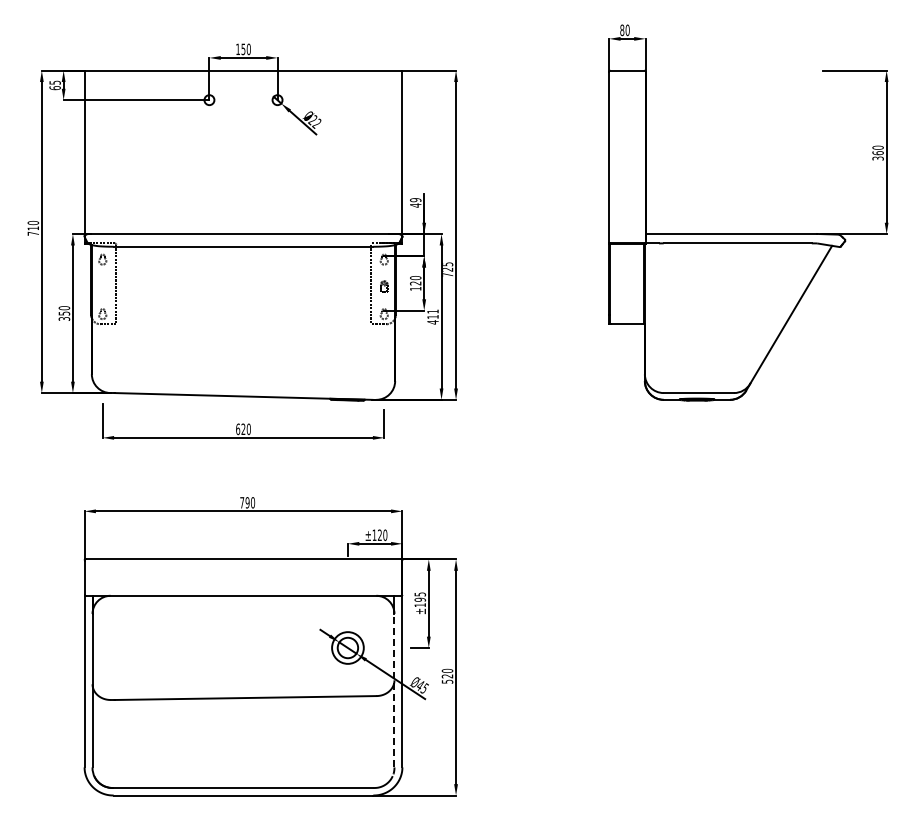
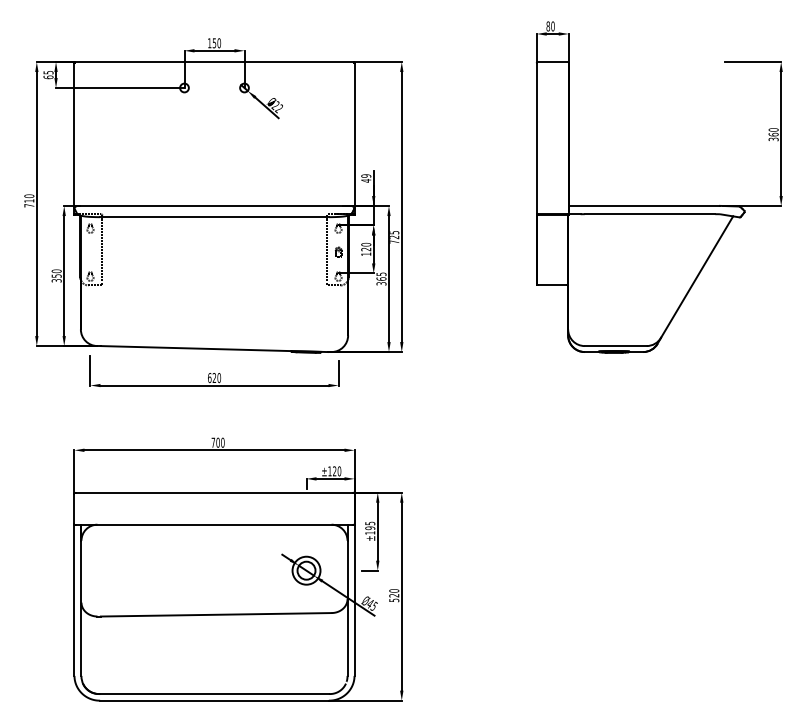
text: (432, 316) -> (381, 278), 411 -> 365
text: (247, 502) -> (218, 442), 790 -> 700
line: (394, 690) -> (347, 608), dashed -> solid

